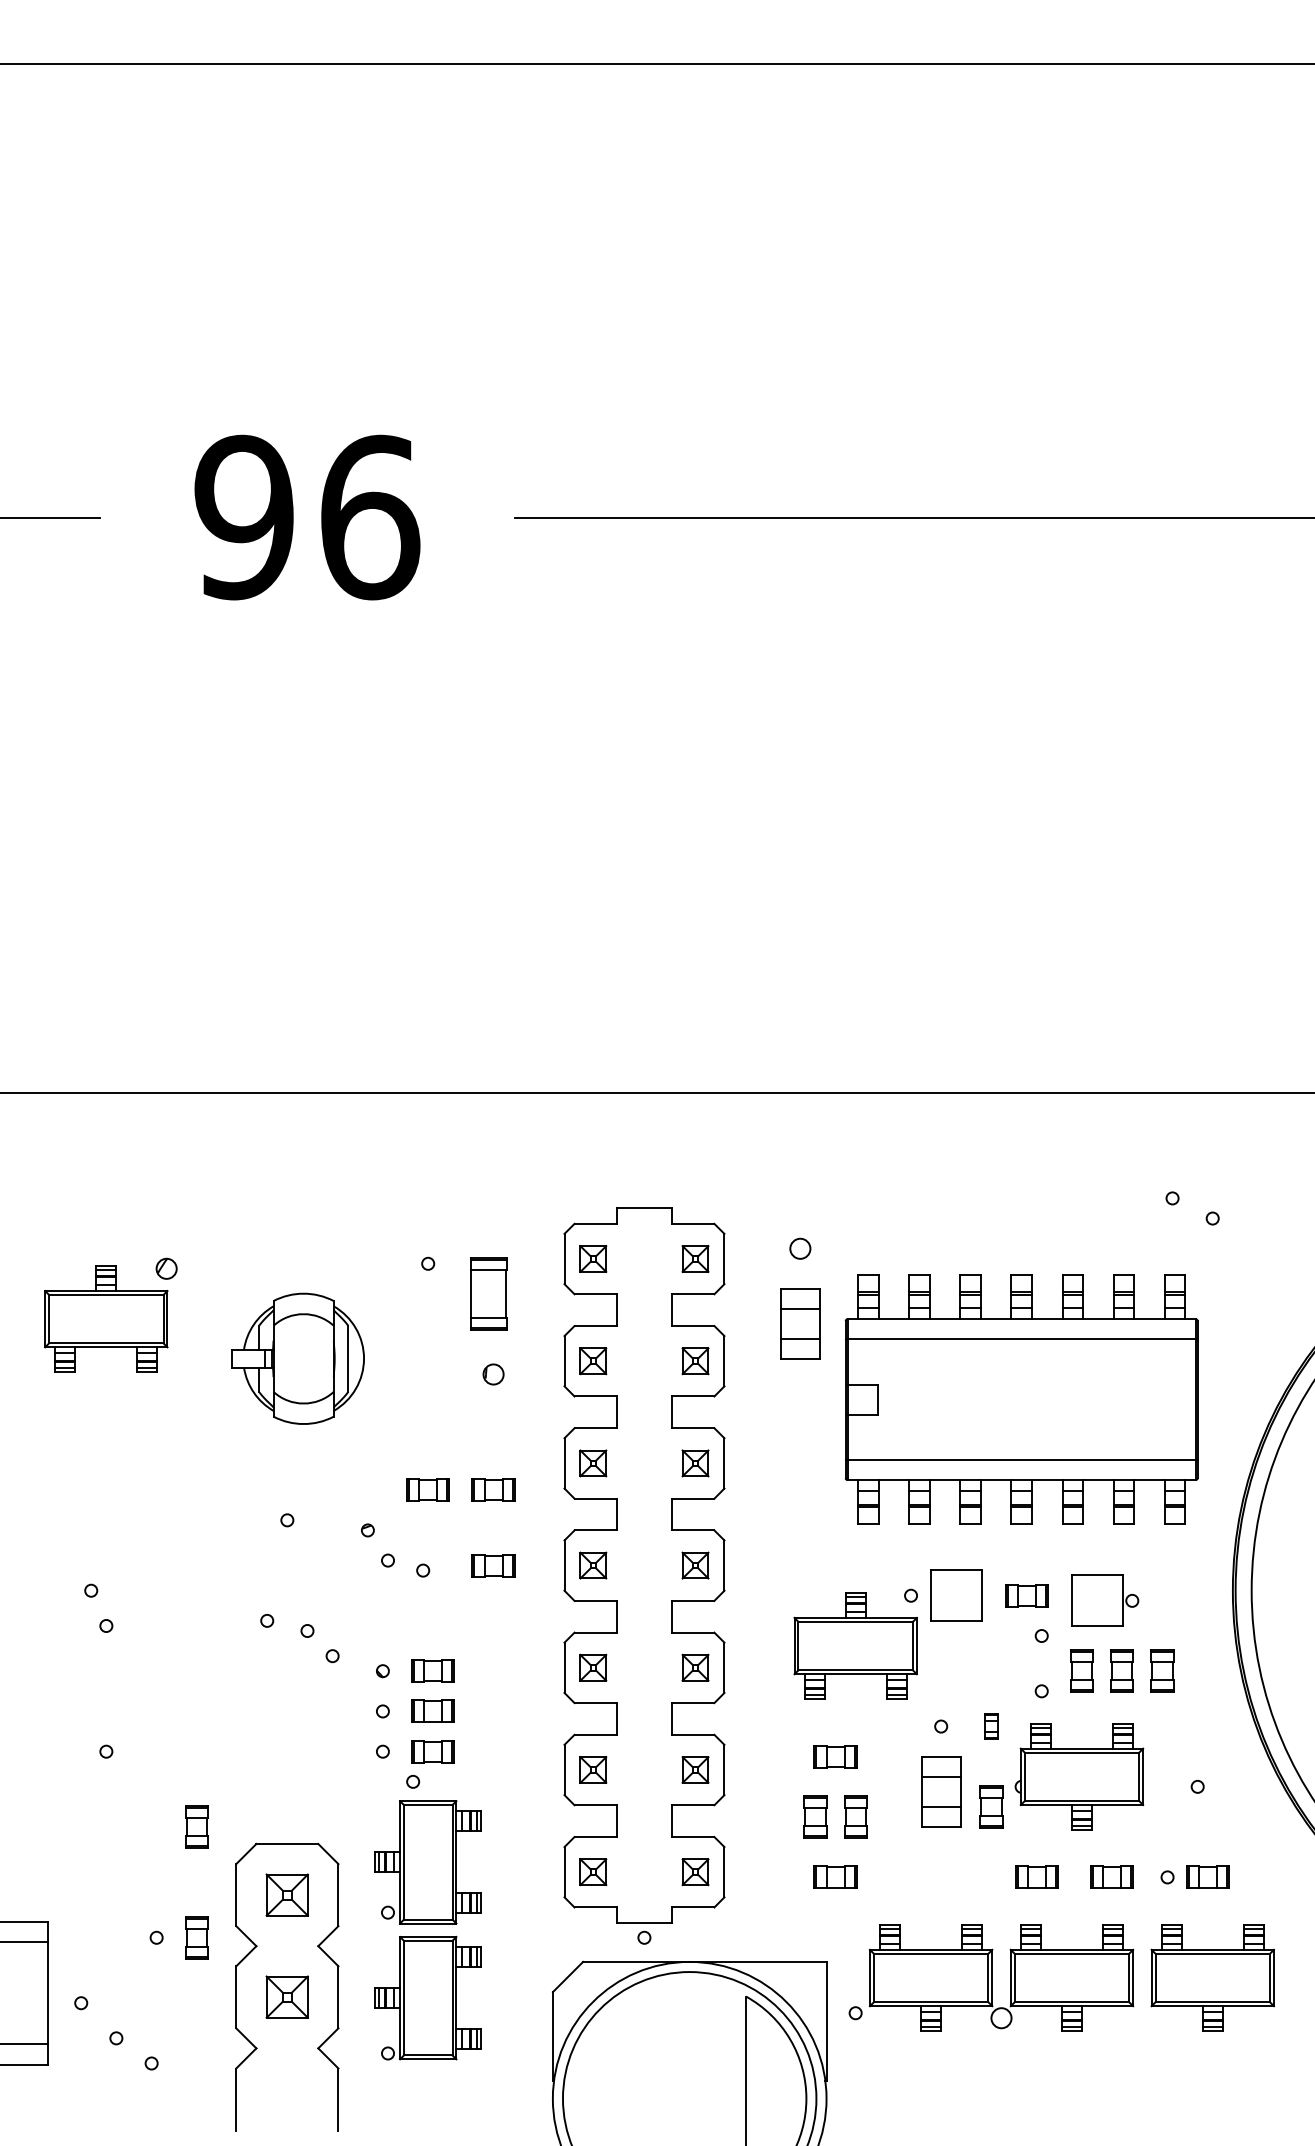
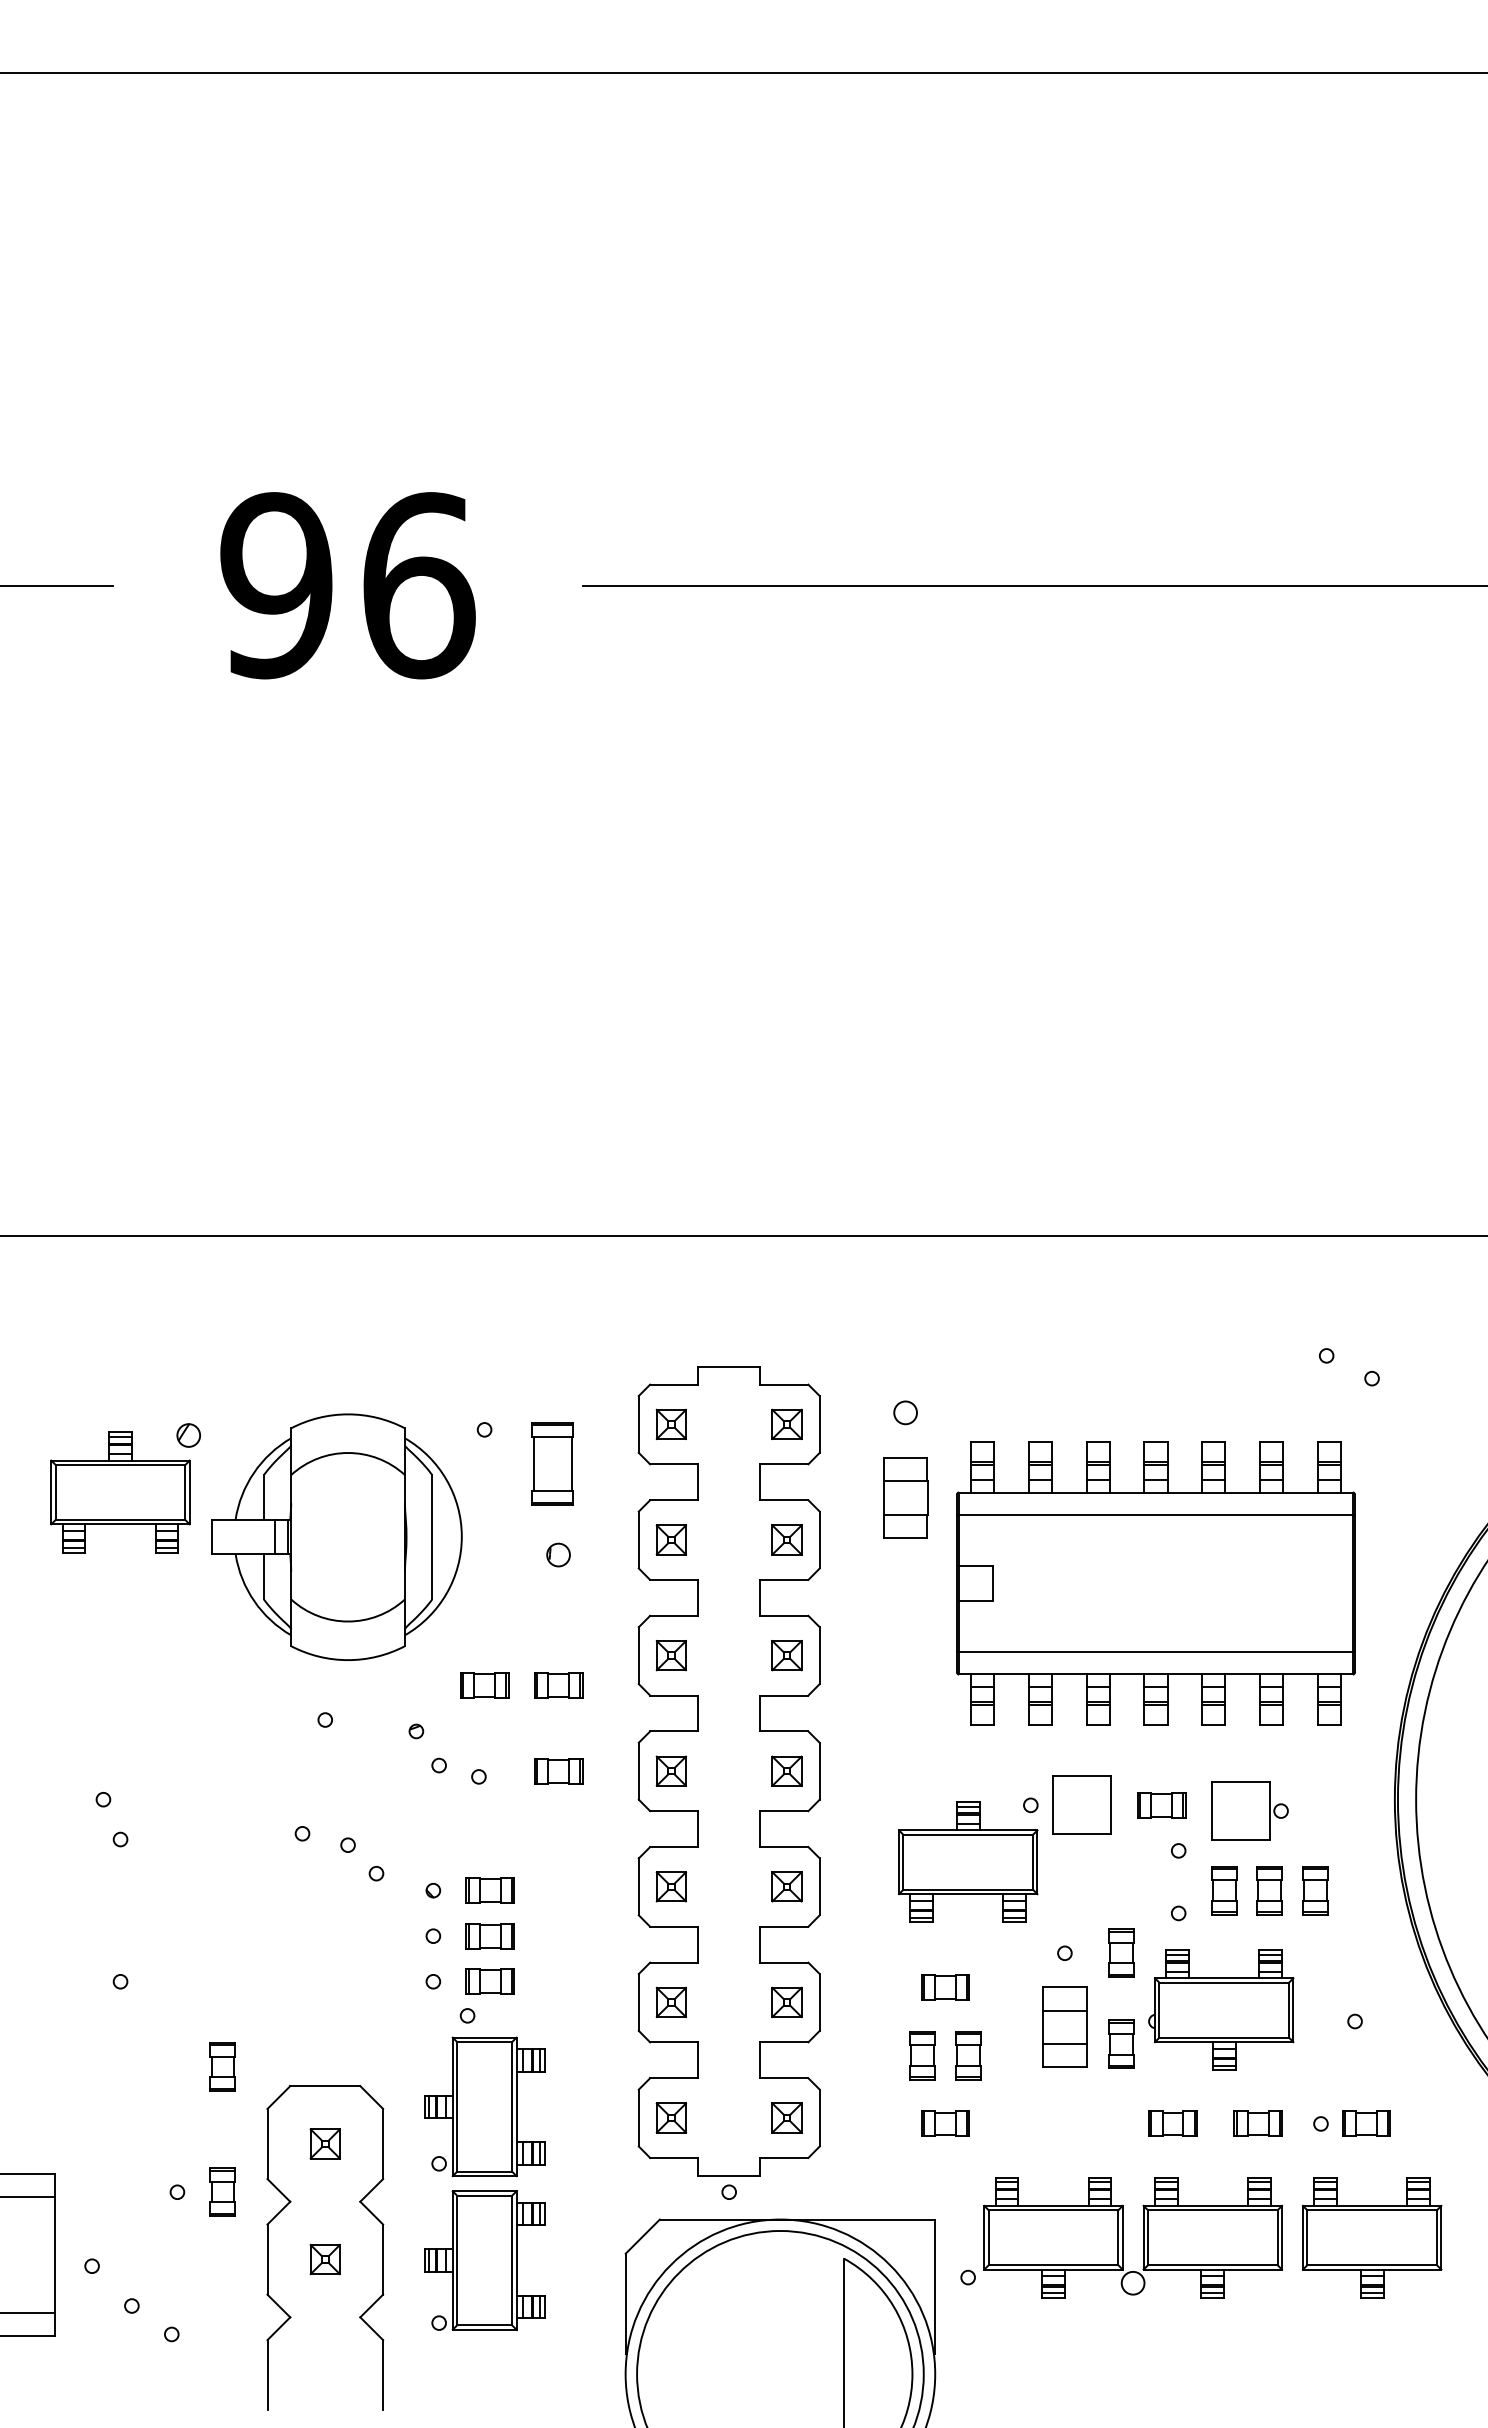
part: (297, 1358) -> (336, 1536), size x1.67
part: (991, 1726) -> (1121, 1953), size x1.67
part: (287, 1894) -> (325, 2143), size x0.62
part: (287, 1997) -> (325, 2259), size x0.62

